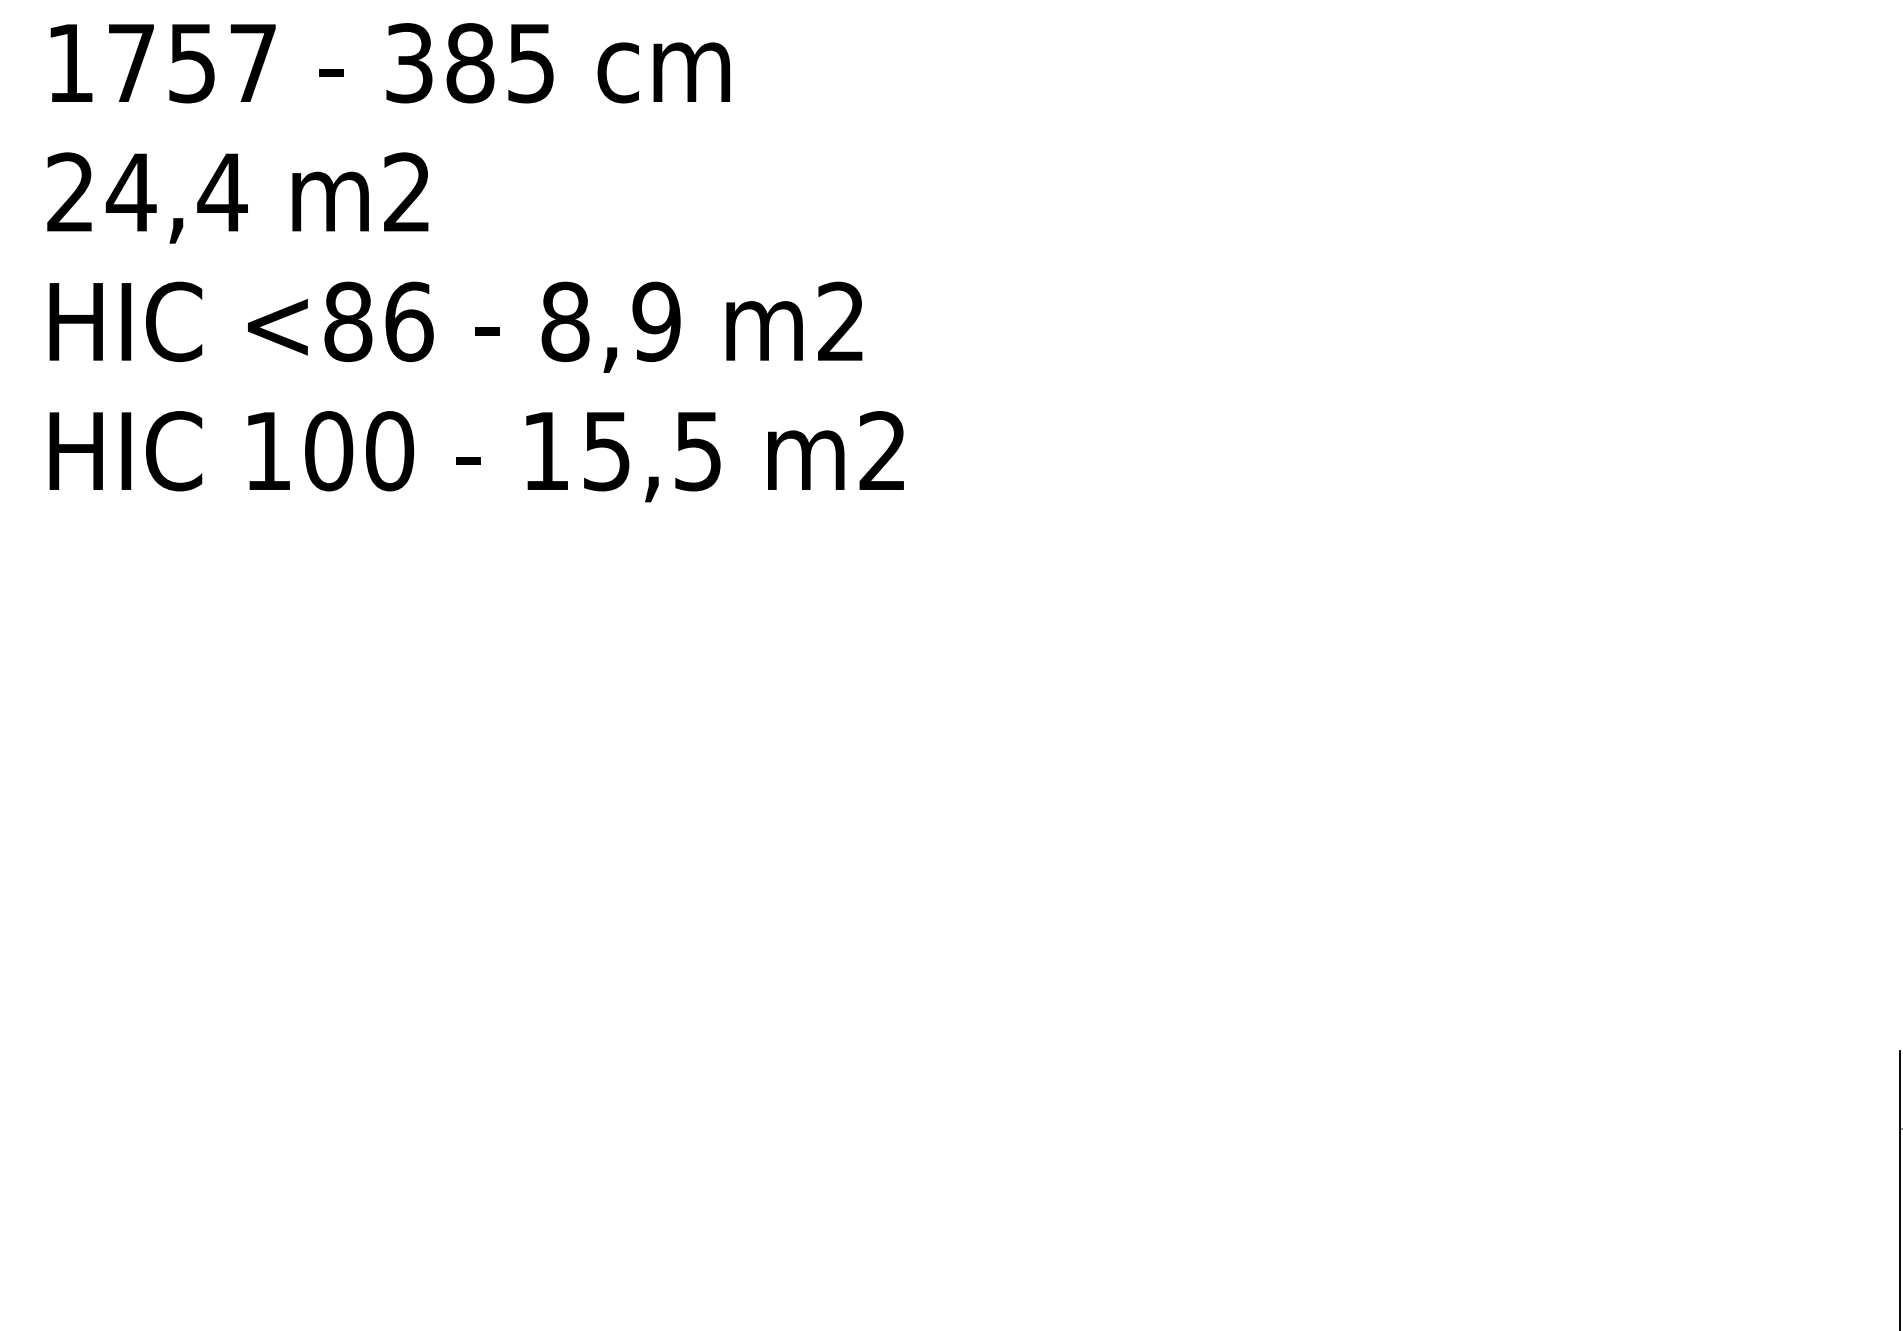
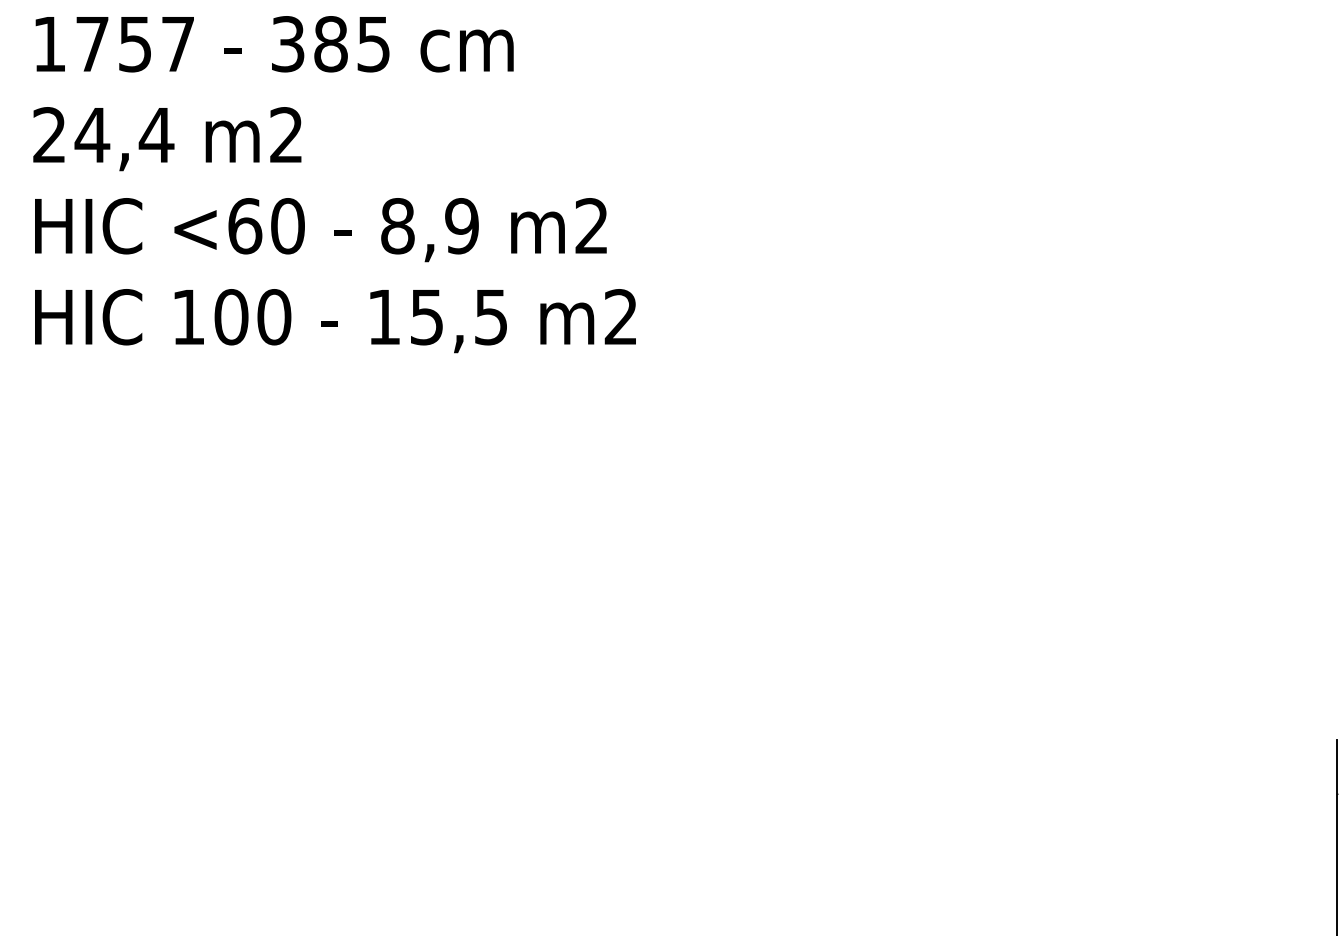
text: (378, 321) -> (266, 225), <86 -> <60

